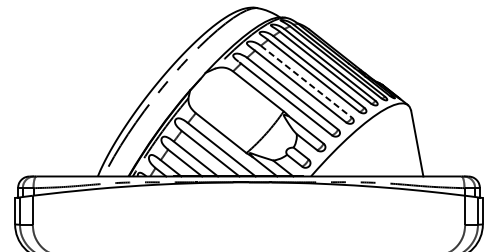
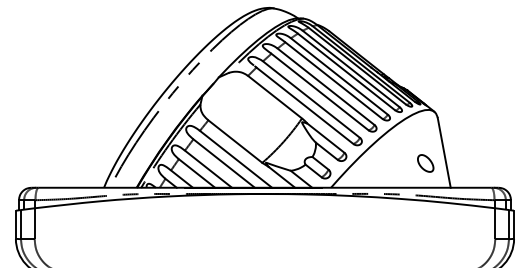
line: (306, 81) -> (326, 86), dashed -> solid
part: (399, 153) -> (425, 163), added

